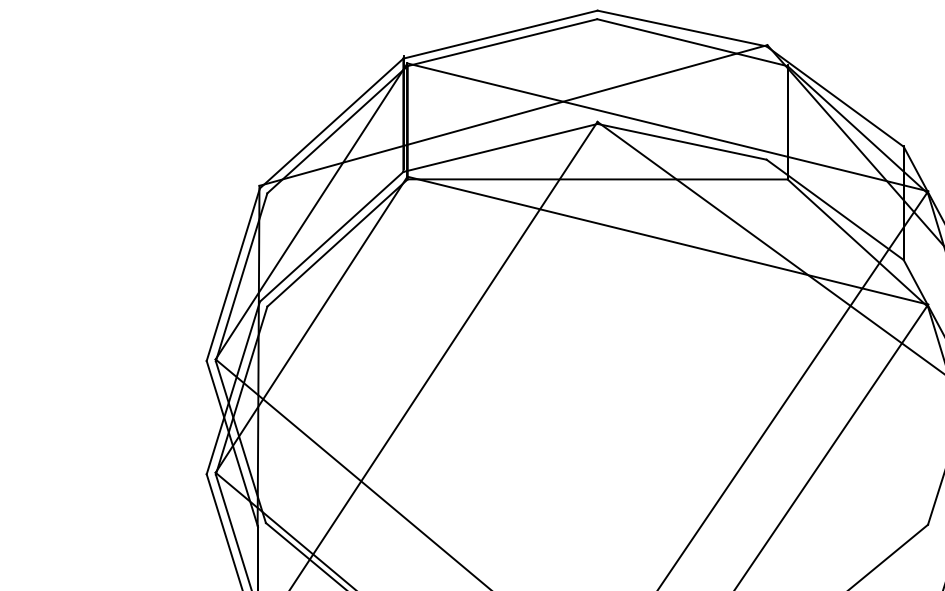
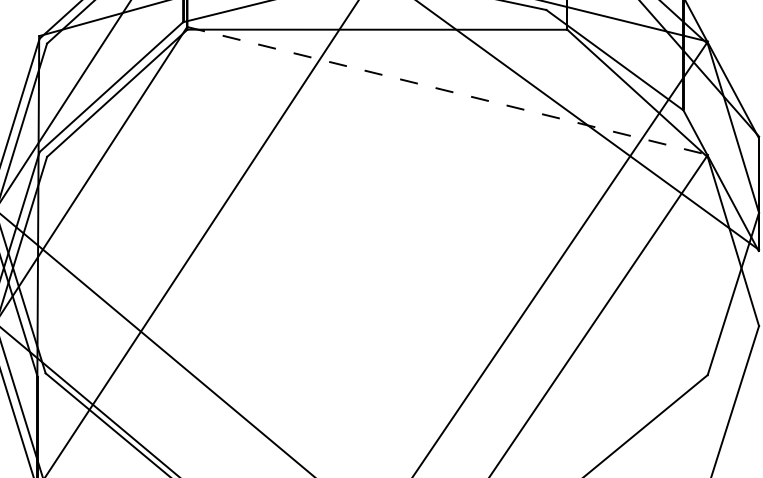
line: (668, 240) -> (448, 90), solid -> dashed

